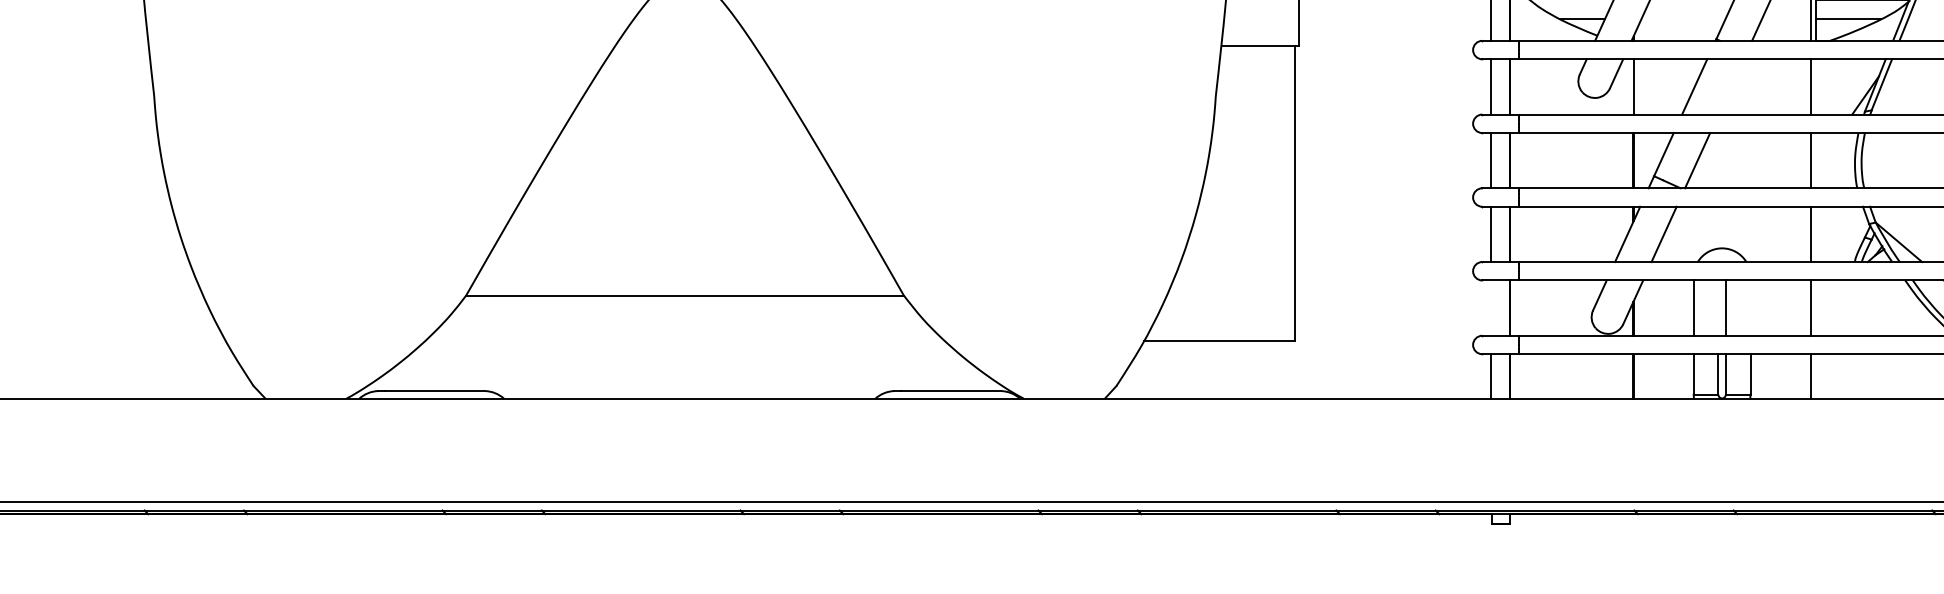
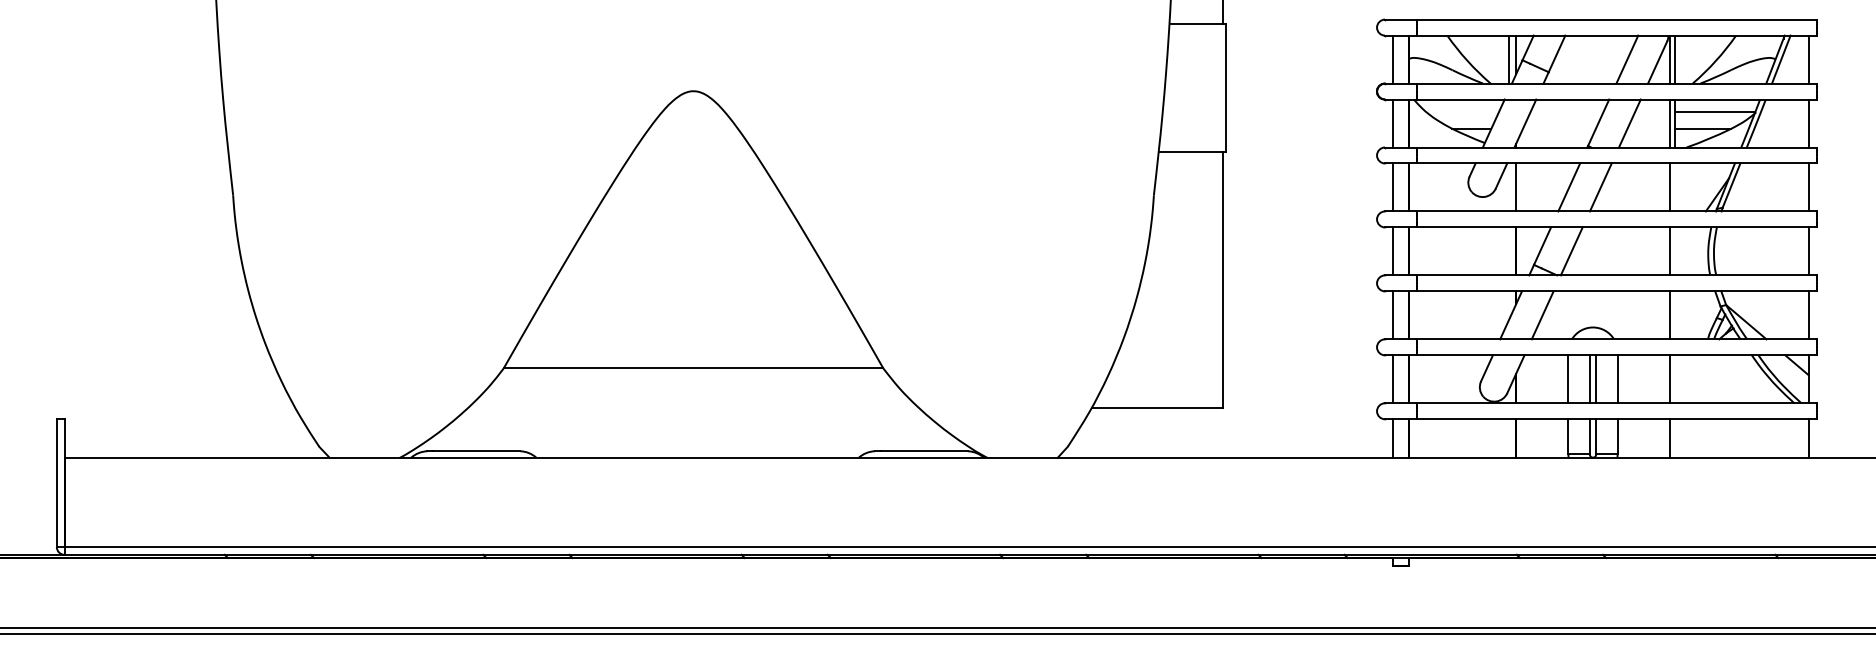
line: (1730, 86) -> (1600, 187), added
line: (1490, 308) -> (1392, 379), added
line: (1718, 308) -> (1589, 379), added
line: (1750, 308) -> (1617, 379), added

